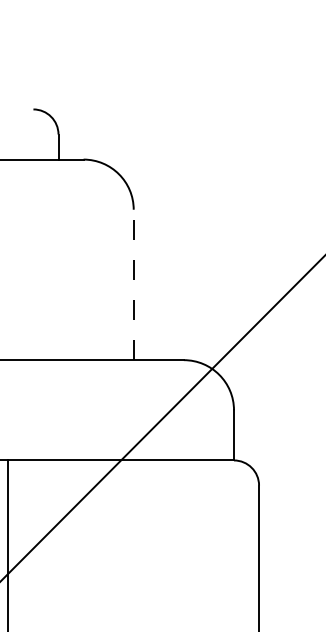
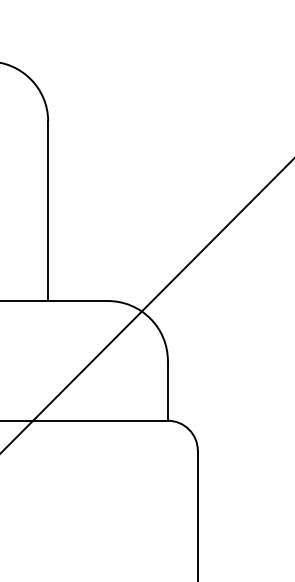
line: (133, 284) -> (47, 210), dashed -> solid

